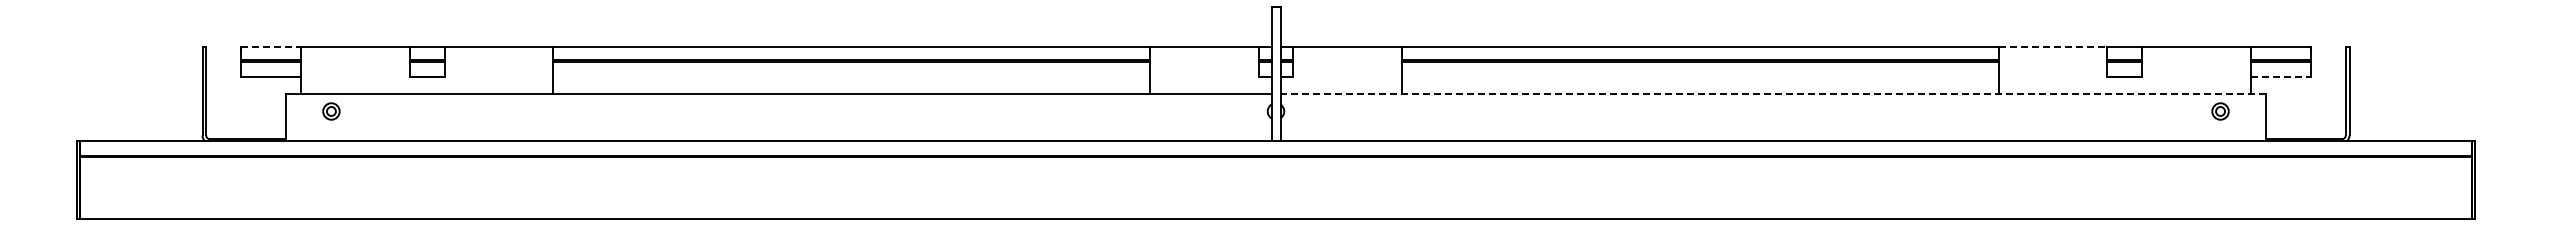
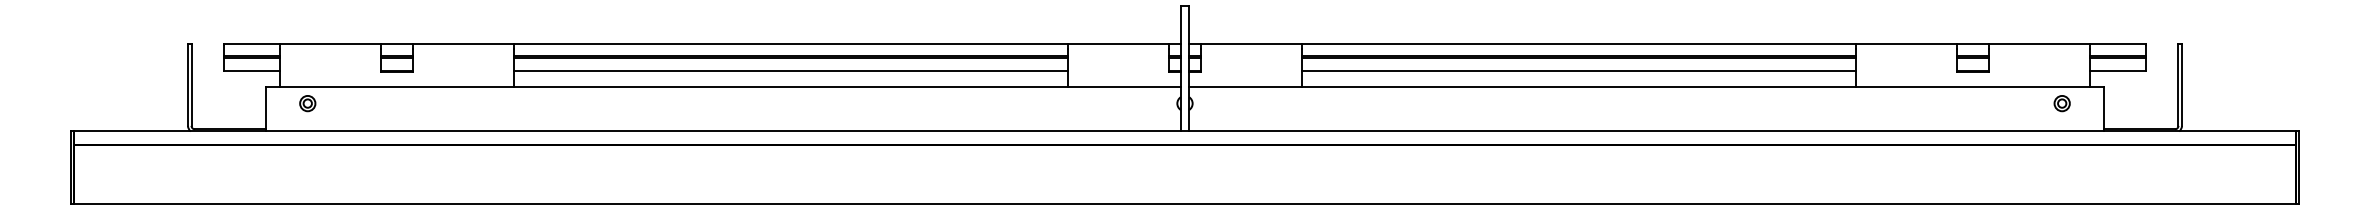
line: (271, 47) -> (252, 44), dashed -> solid
line: (2053, 47) -> (1907, 44), dashed -> solid
line: (851, 76) -> (790, 71), added
line: (1699, 76) -> (1578, 71), added
line: (2280, 76) -> (2117, 71), dashed -> solid
line: (1773, 93) -> (1647, 86), dashed -> solid

